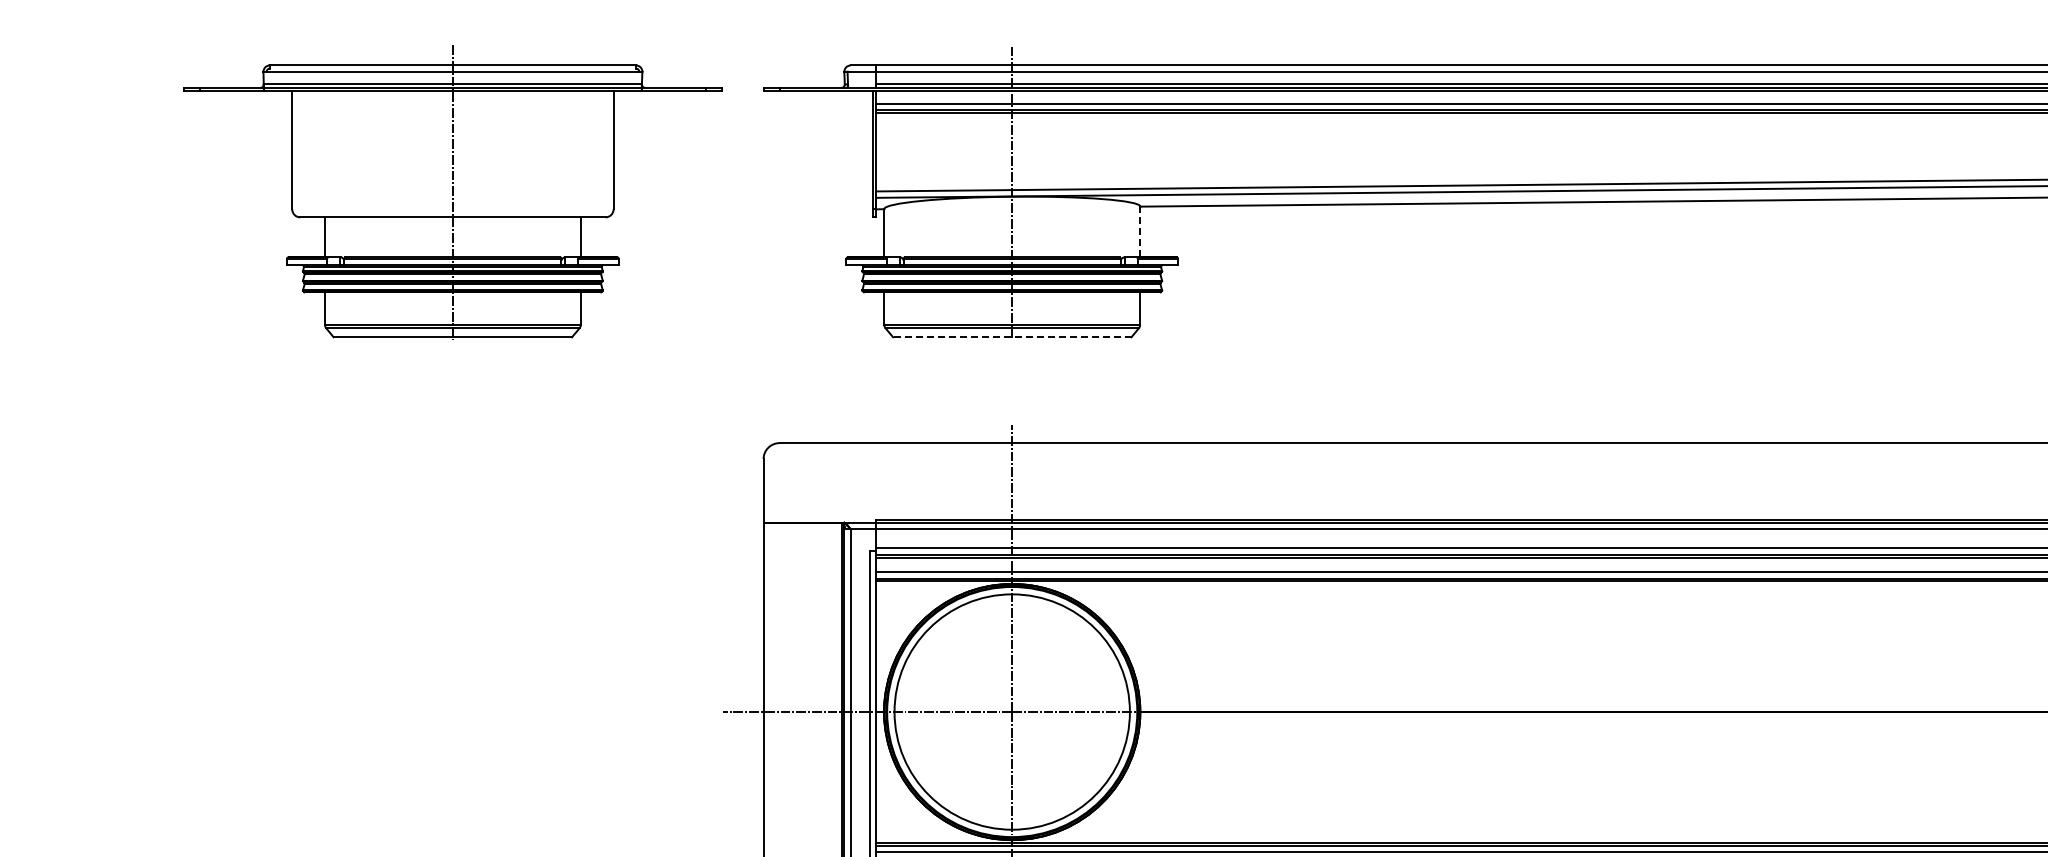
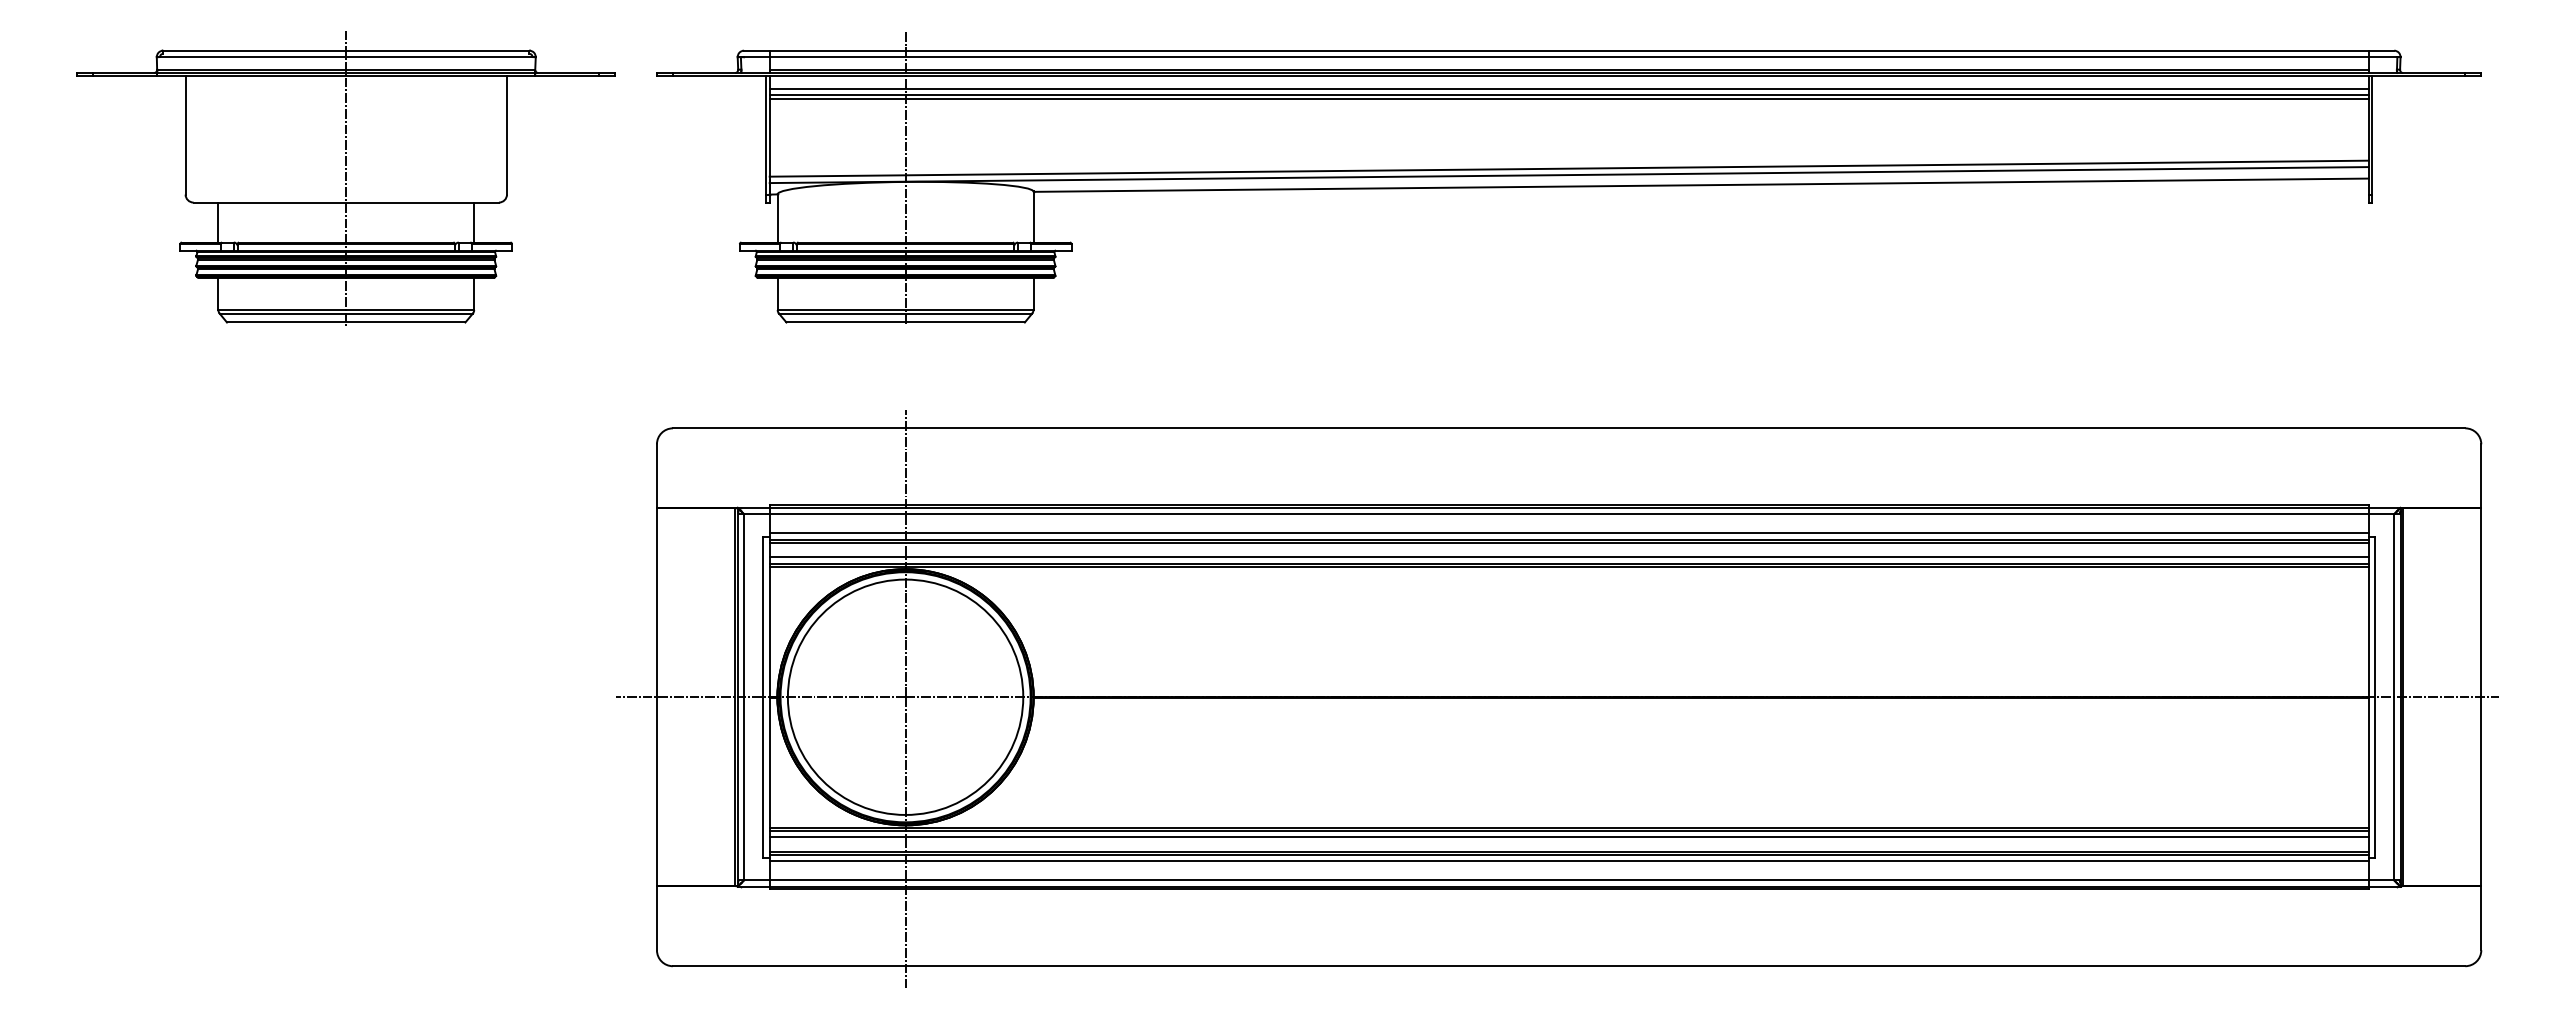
line: (1140, 231) -> (1033, 216), dashed -> solid
line: (1012, 337) -> (905, 322), dashed -> solid

